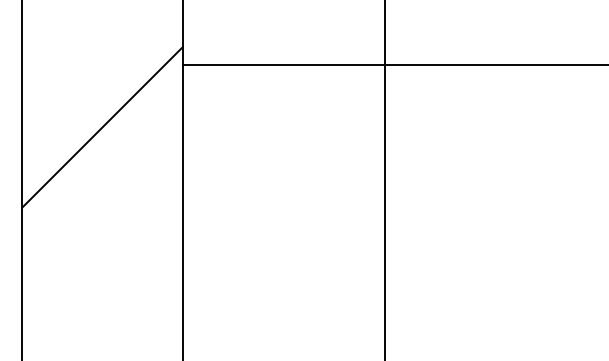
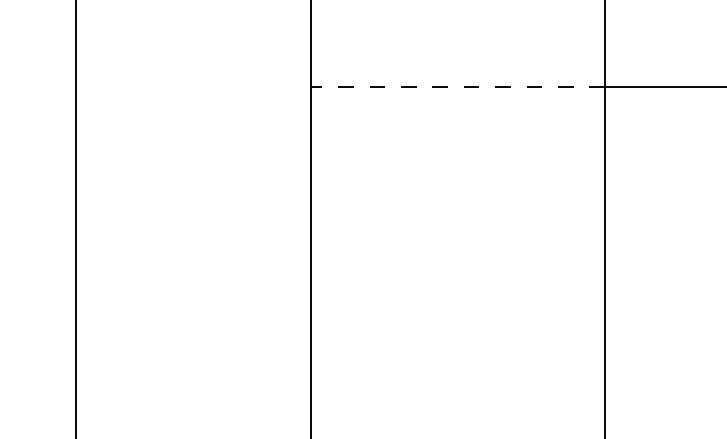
line: (284, 64) -> (458, 86), solid -> dashed
hatch: (102, 126) -> (192, 177), removed

